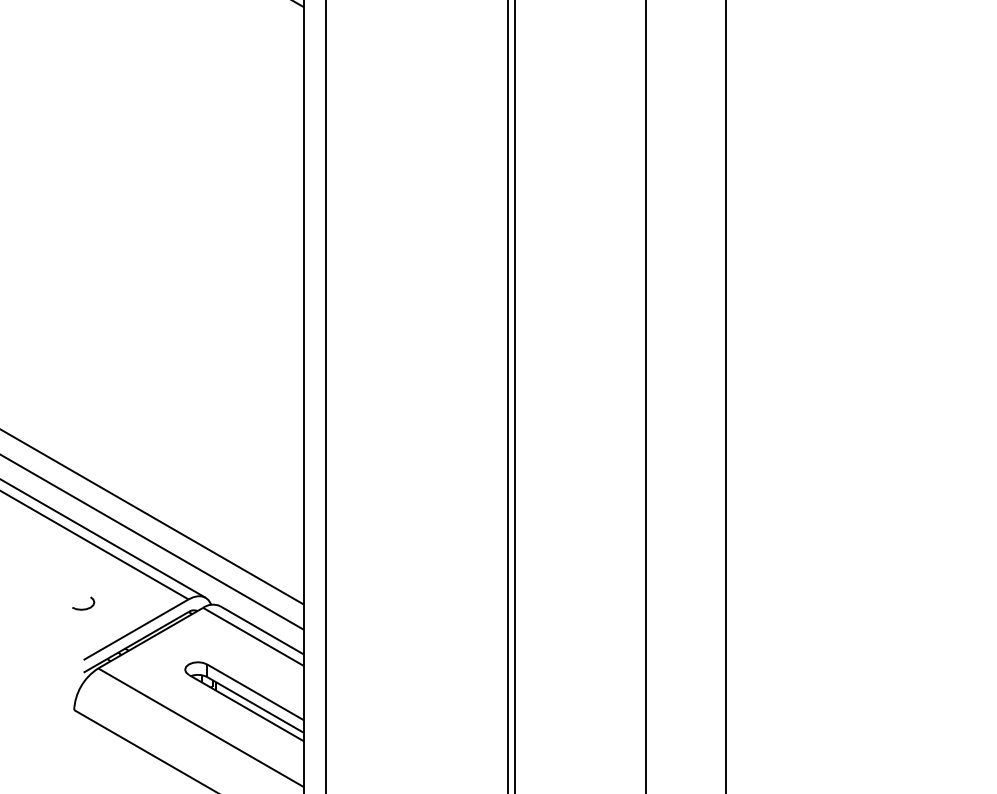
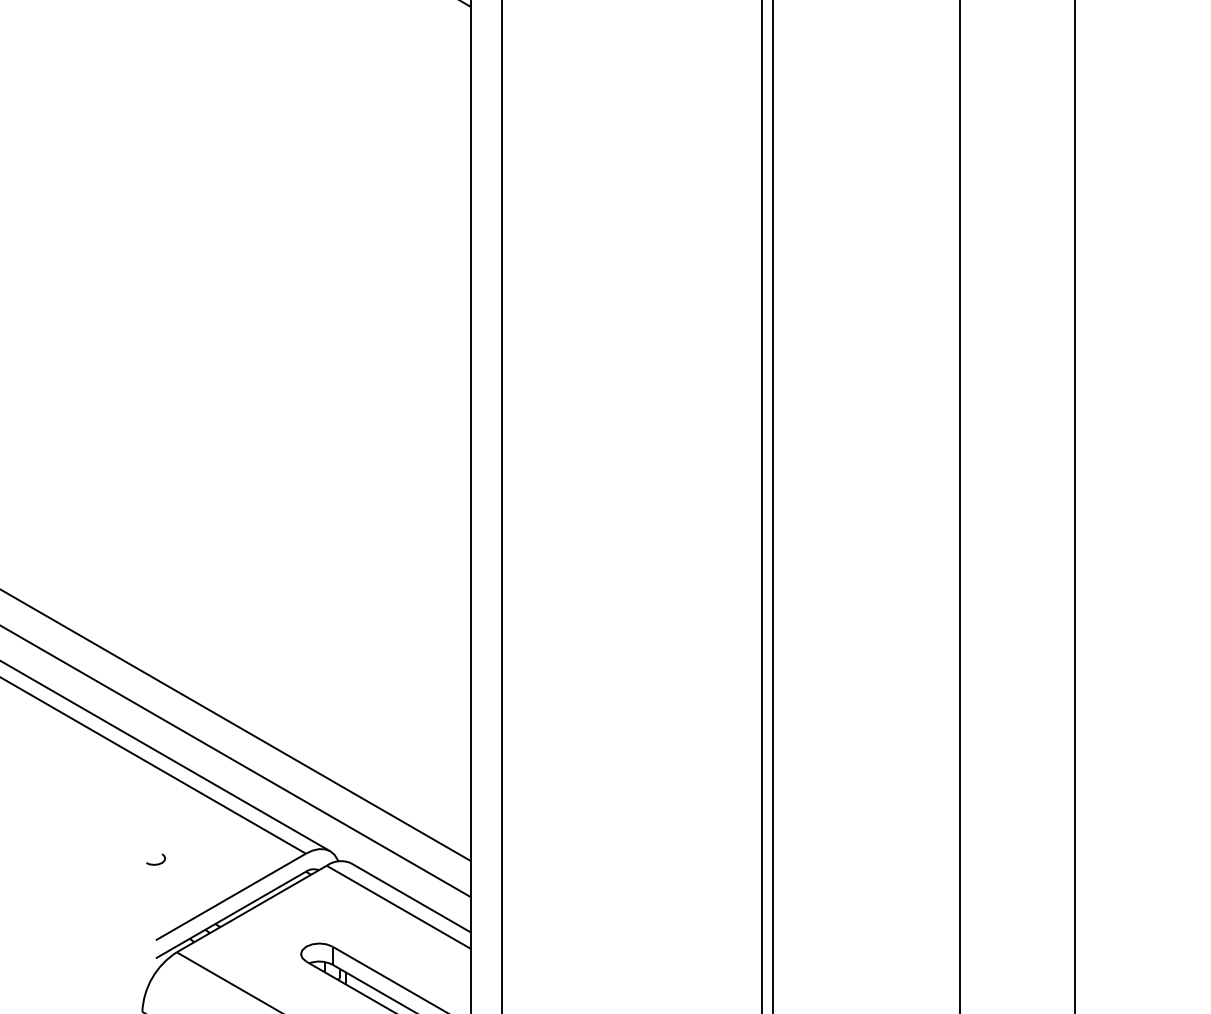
part: (83, 603) -> (155, 859), size x0.6

